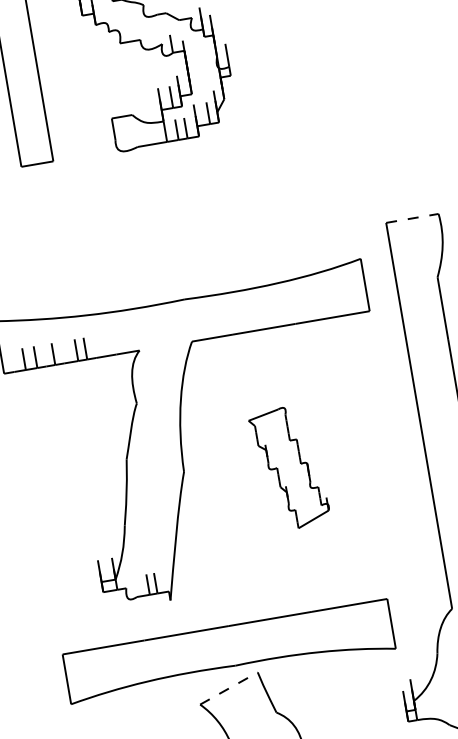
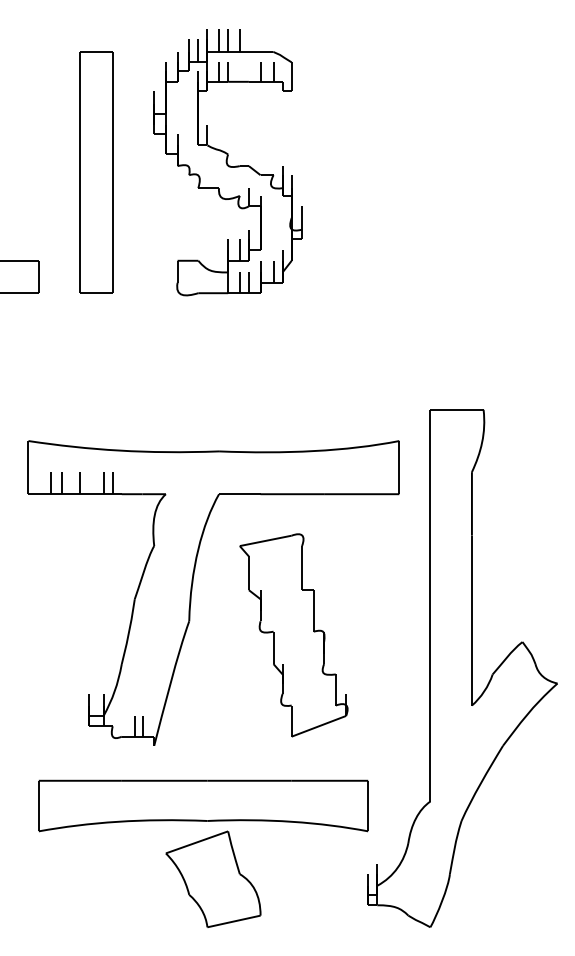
line: (412, 217) -> (457, 409), dashed -> solid
part: (289, 468) -> (293, 635), size x1.67
line: (229, 688) -> (197, 842), dashed -> solid

